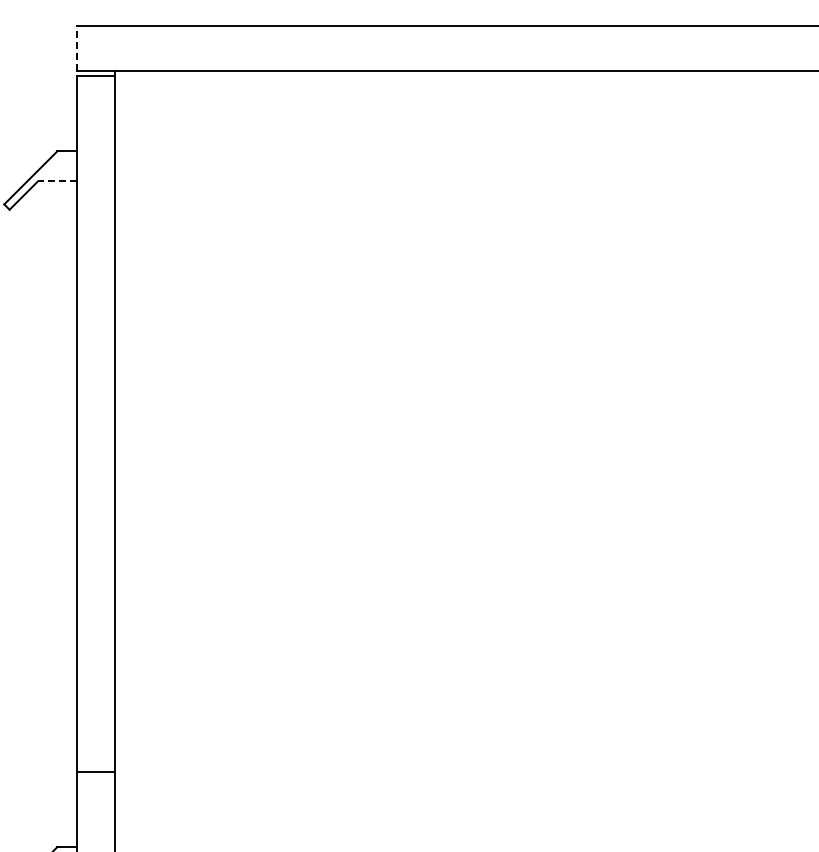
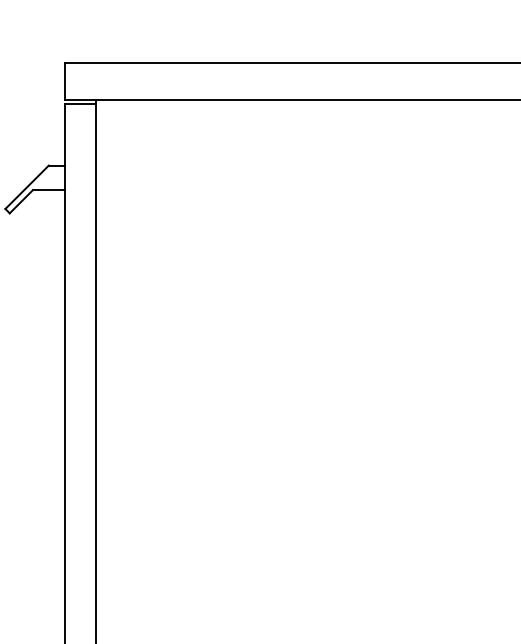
line: (77, 48) -> (65, 81), dashed -> solid
line: (57, 181) -> (48, 190), dashed -> solid

